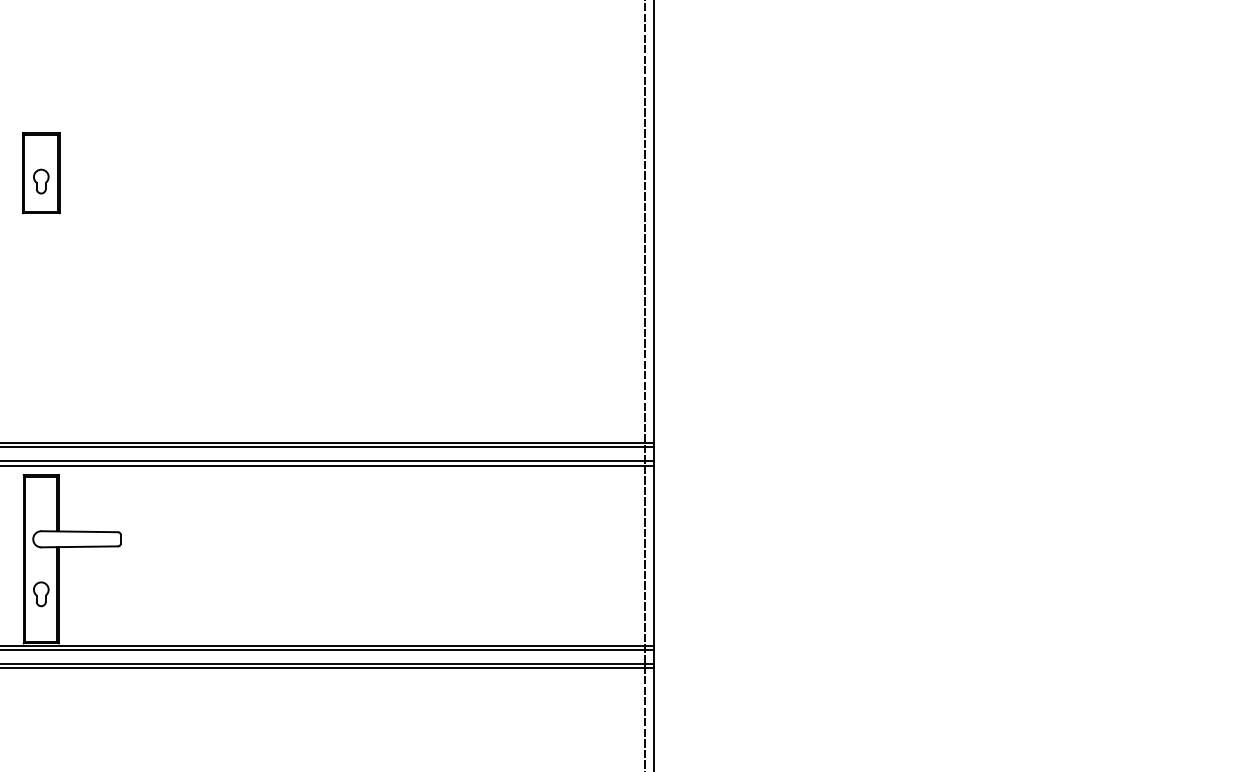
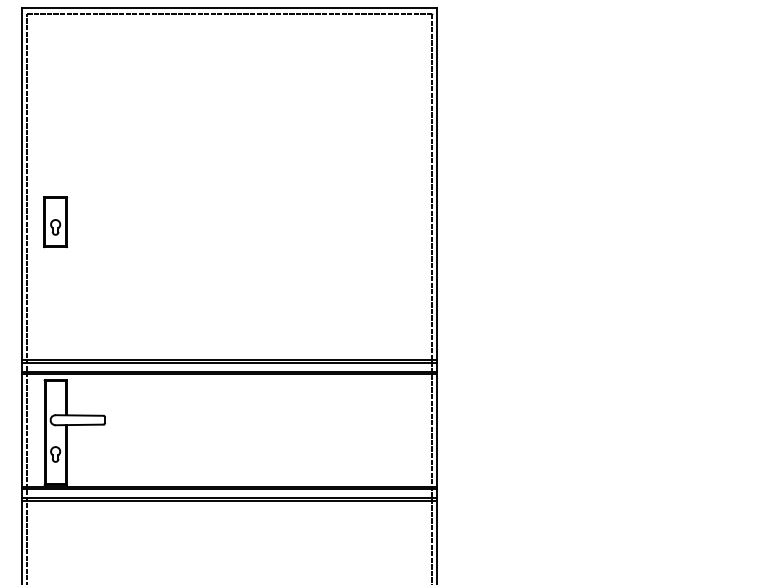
part: (41, 173) -> (55, 222), moved

